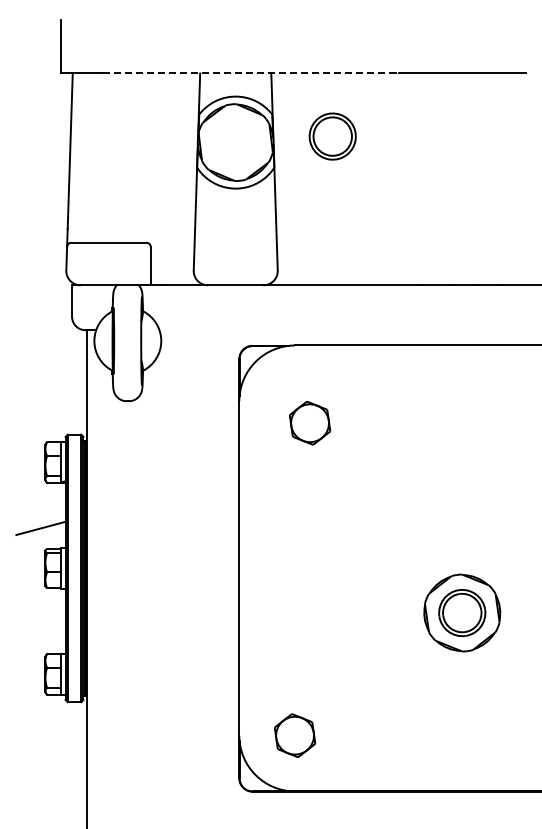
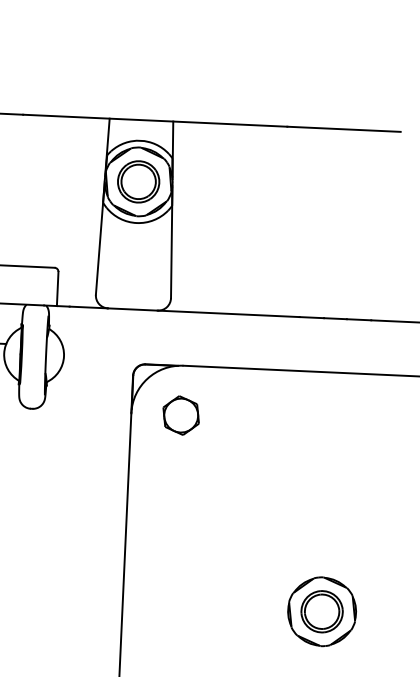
line: (251, 73) -> (155, 120), dashed -> solid
part: (332, 136) -> (138, 181), moved
part: (310, 422) -> (181, 414), moved

